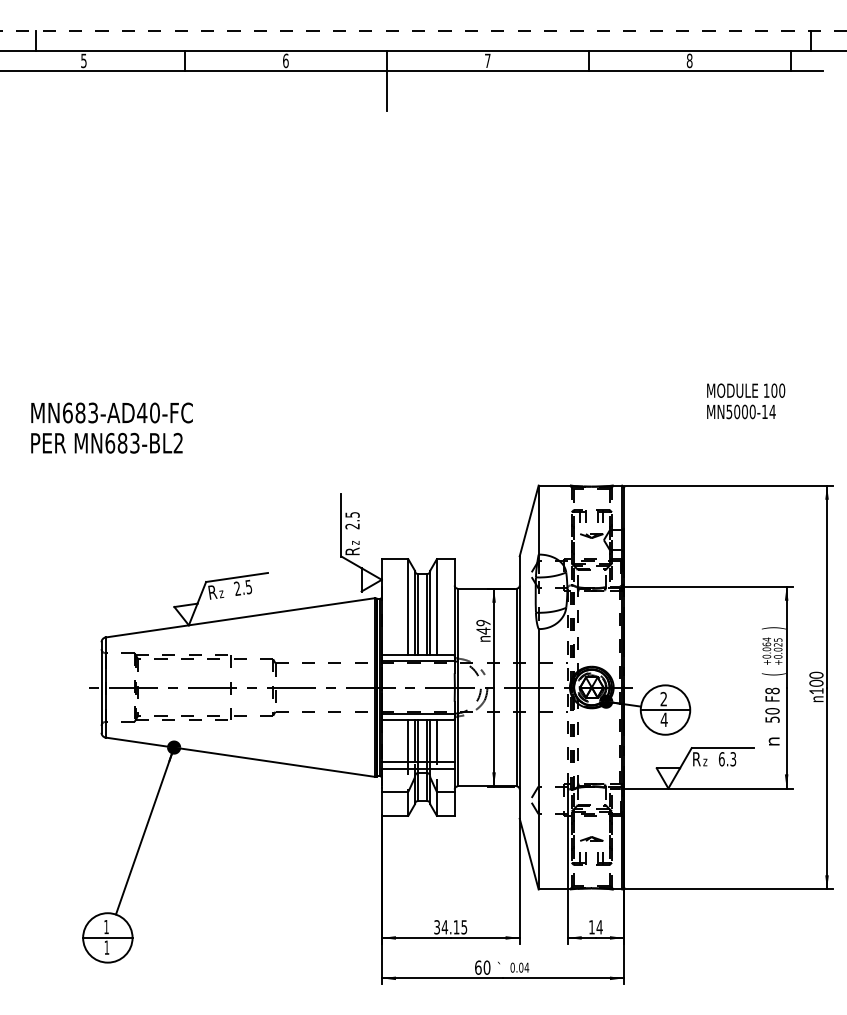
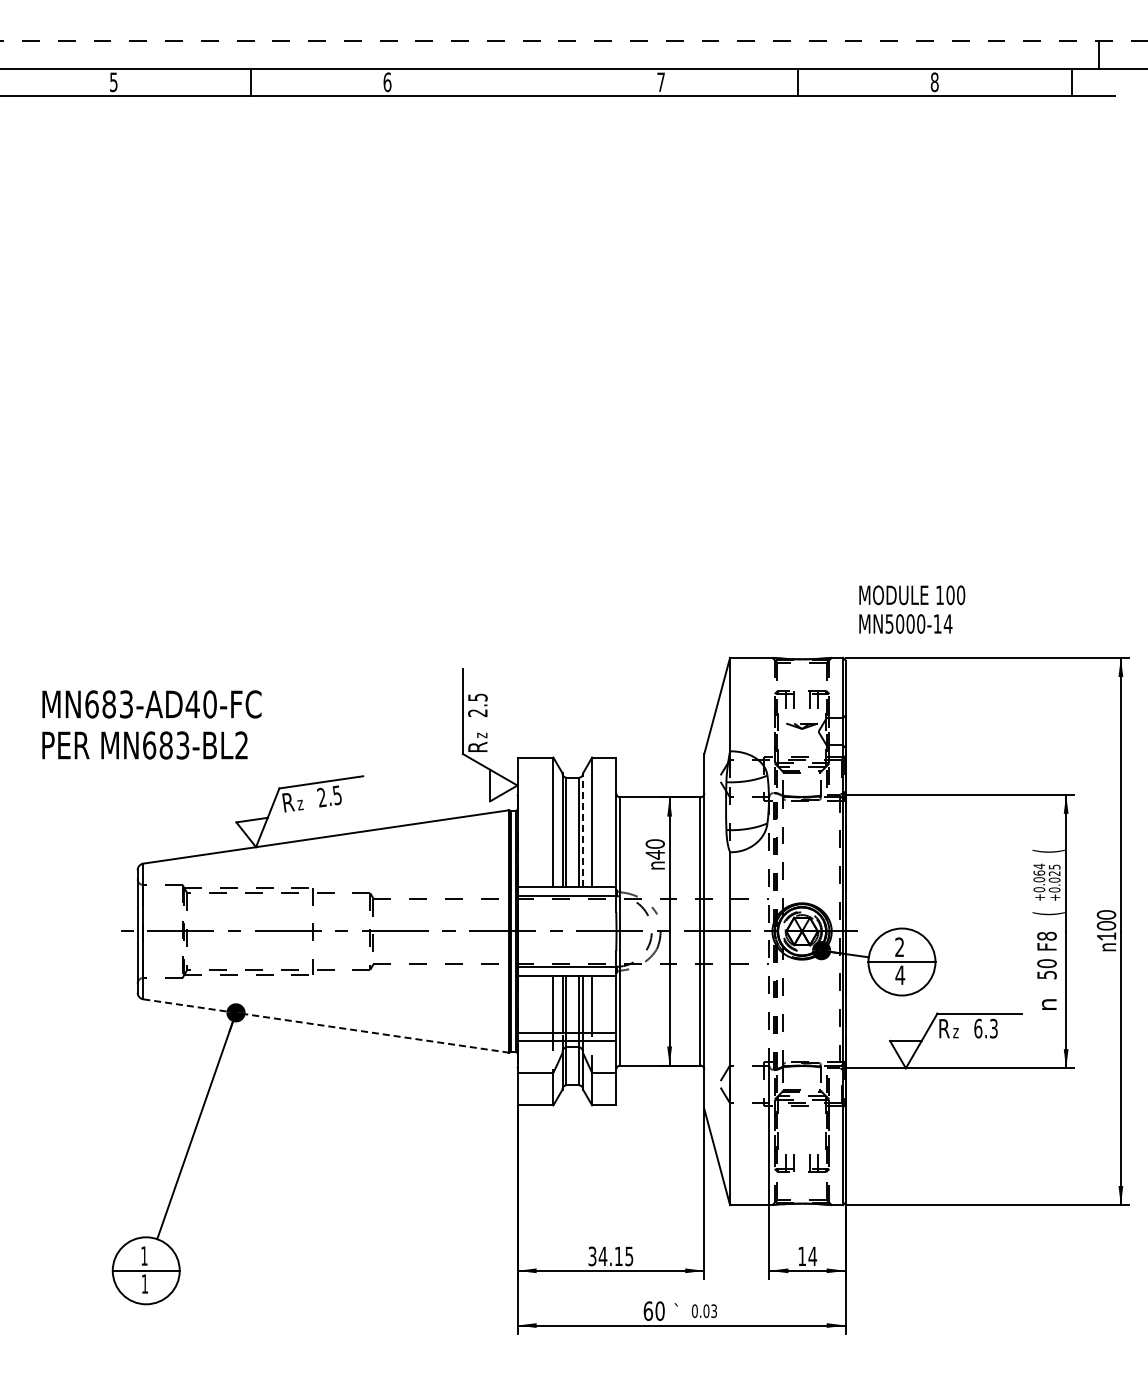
line: (35, 40) -> (48, 54), removed
line: (386, 80) -> (524, 109), removed
text: (746, 401) -> (912, 609), moved
text: (111, 427) -> (151, 724), moved
line: (430, 612) -> (583, 829), solid -> dashed
text: (483, 622) -> (655, 843), 49 -> 40
text: (773, 627) -> (1048, 850), ) -> (
line: (240, 756) -> (325, 1025), solid -> dashed
part: (591, 838) -> (801, 1136), removed
text: (527, 967) -> (714, 1311), 0.04 -> 0.03

